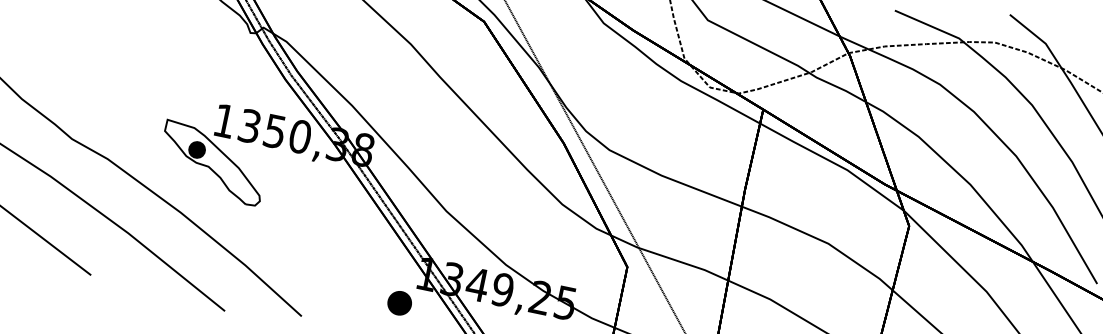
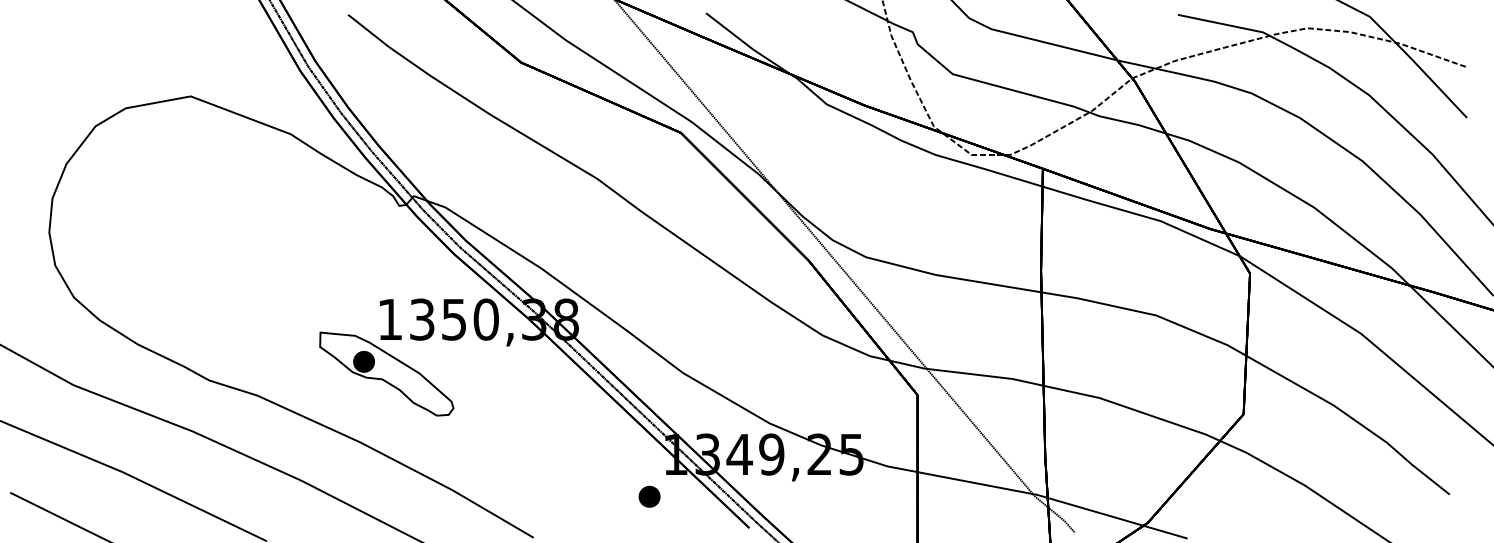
part: (399, 302) -> (649, 496), size x0.71

